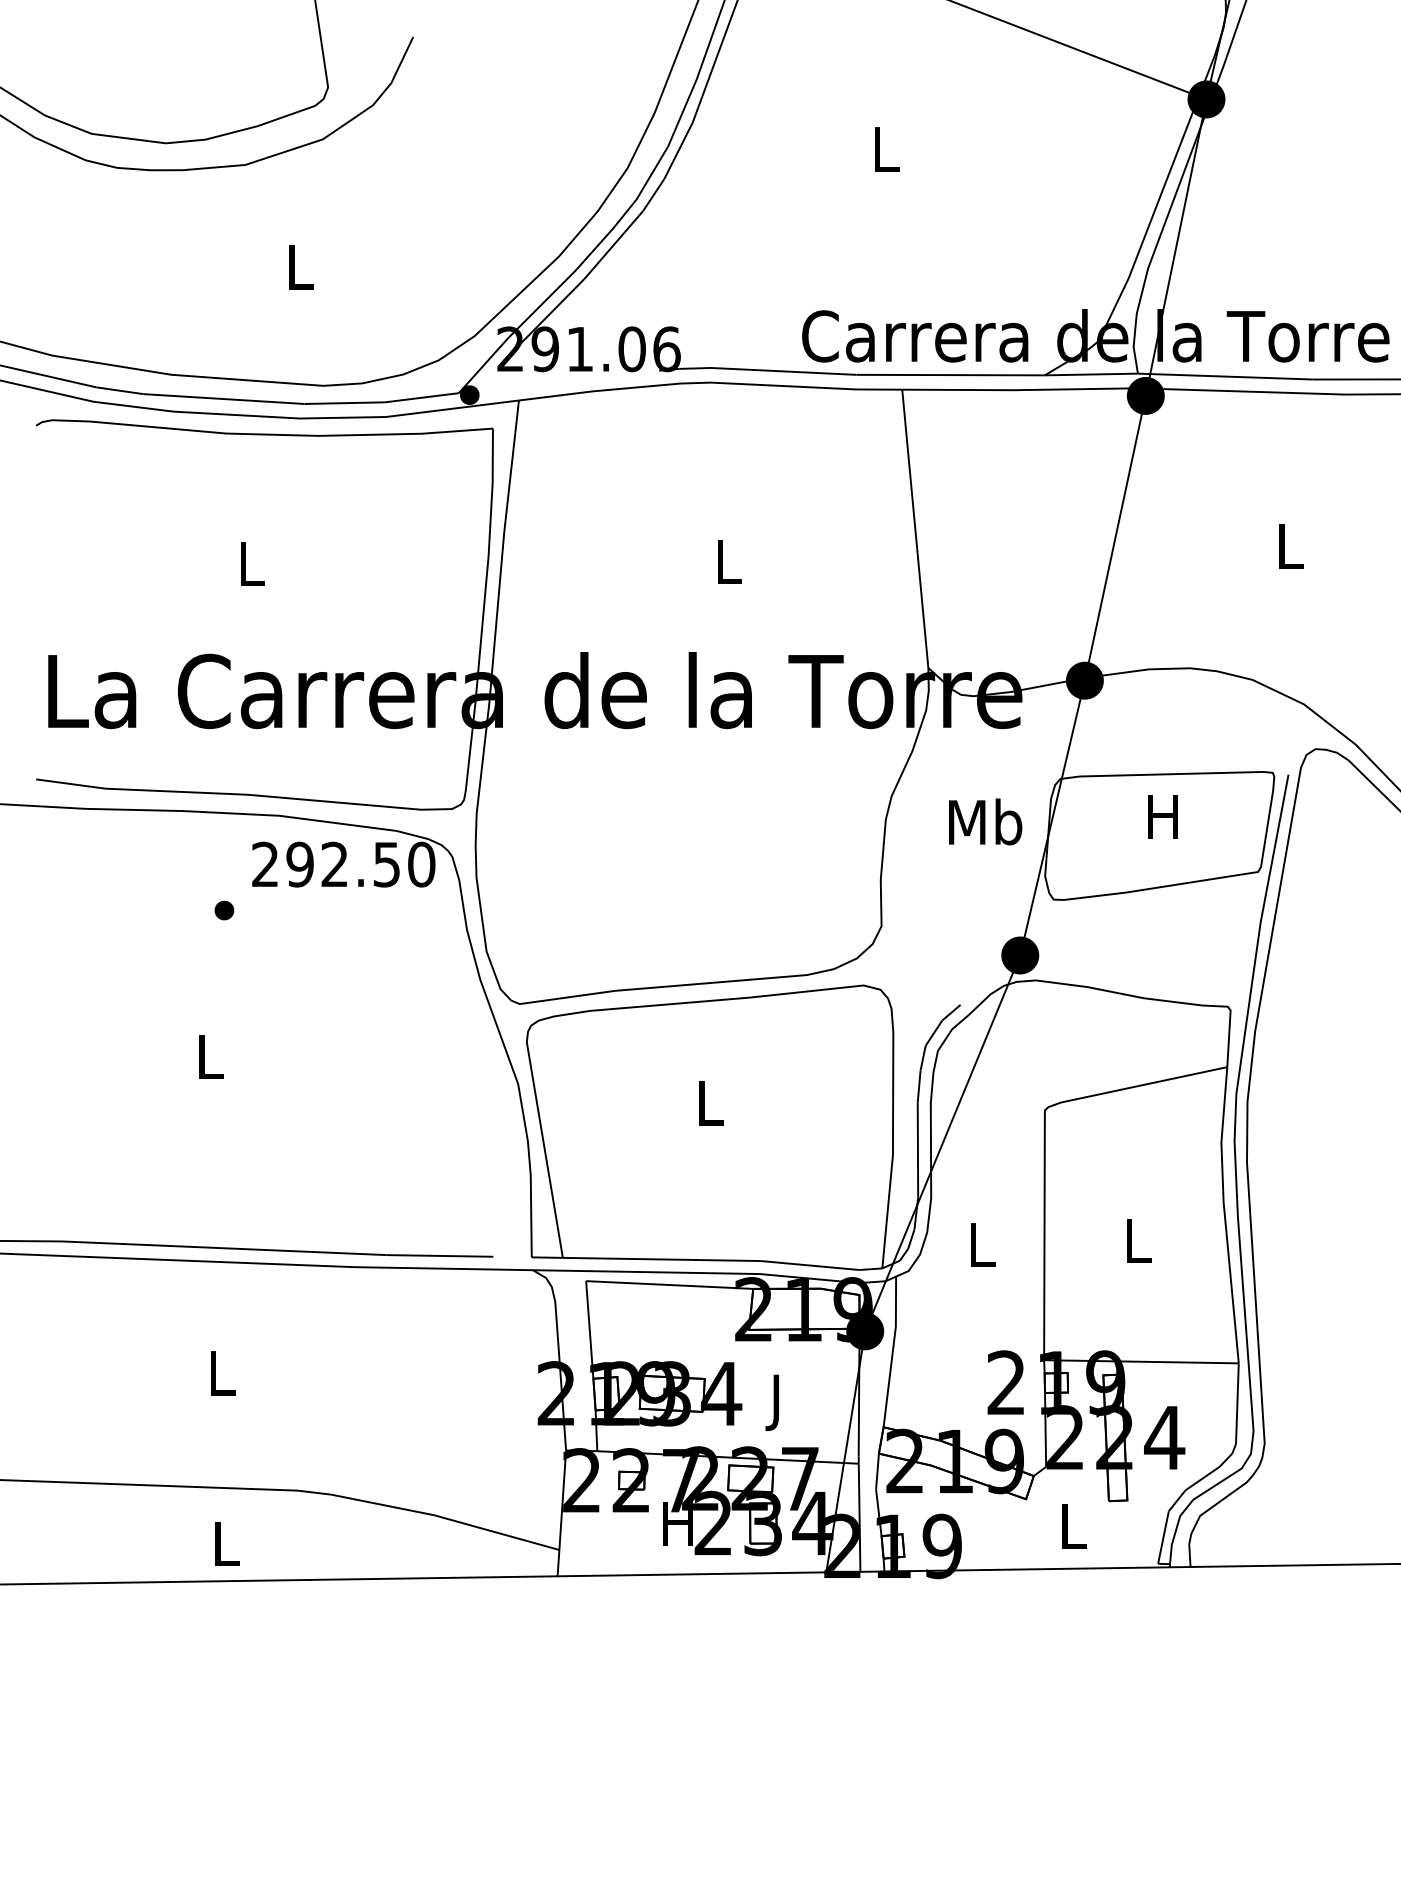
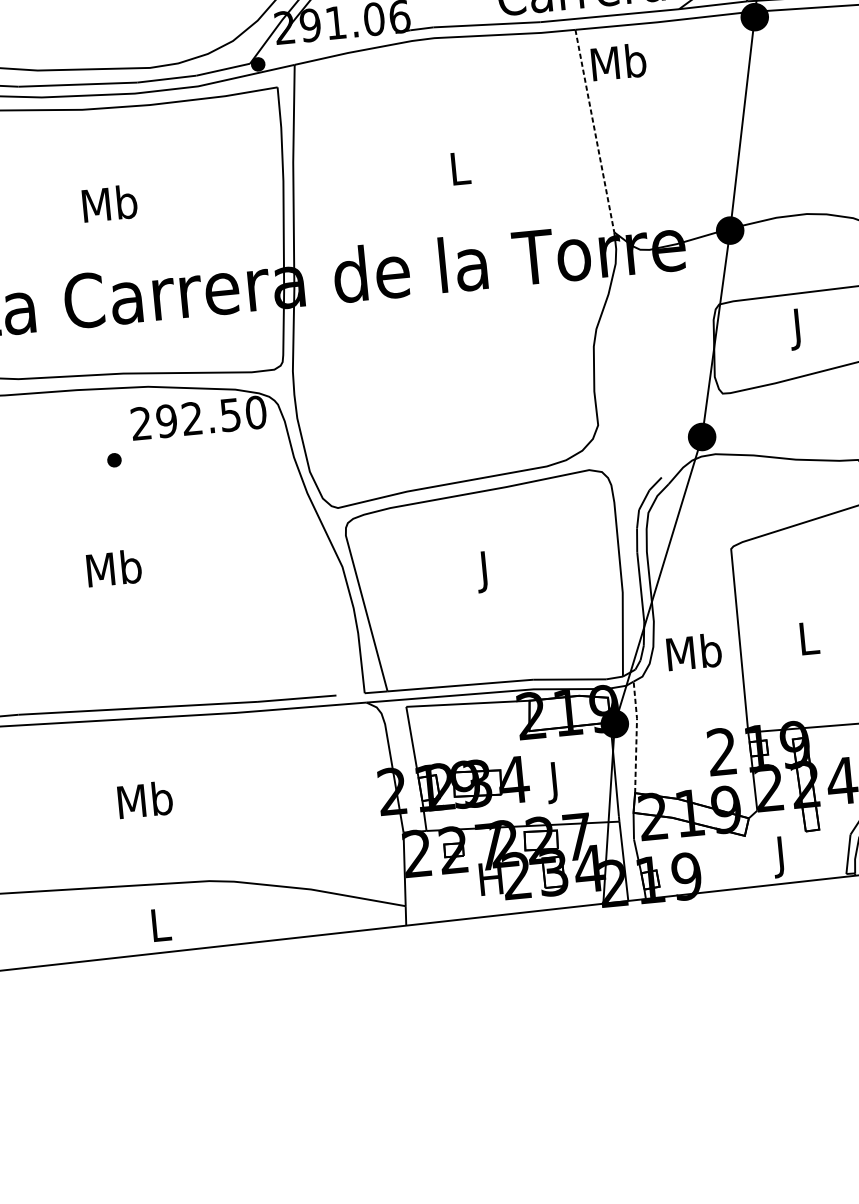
line: (915, 528) -> (594, 130), solid -> dashed
text: (251, 563) -> (109, 203), L -> Mb
text: (985, 821) -> (618, 61), moved
text: (1162, 822) -> (797, 329), H -> J
text: (209, 1055) -> (113, 567), L -> Mb
text: (710, 1109) -> (485, 572), L -> J
text: (981, 1244) -> (694, 651), L -> Mb
line: (892, 1351) -> (636, 736), solid -> dashed
text: (221, 1372) -> (144, 799), L -> Mb
text: (1073, 1532) -> (782, 856), L -> J

